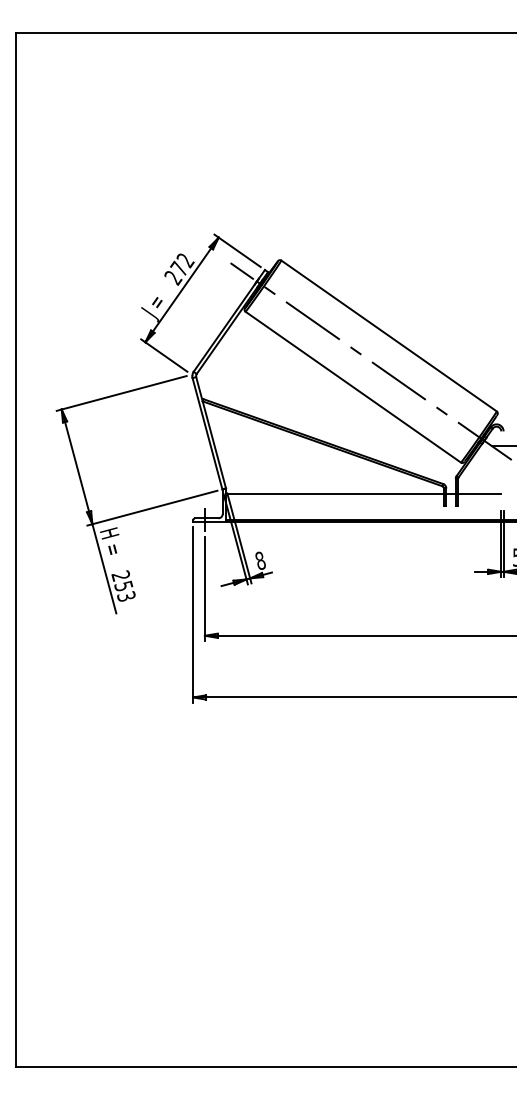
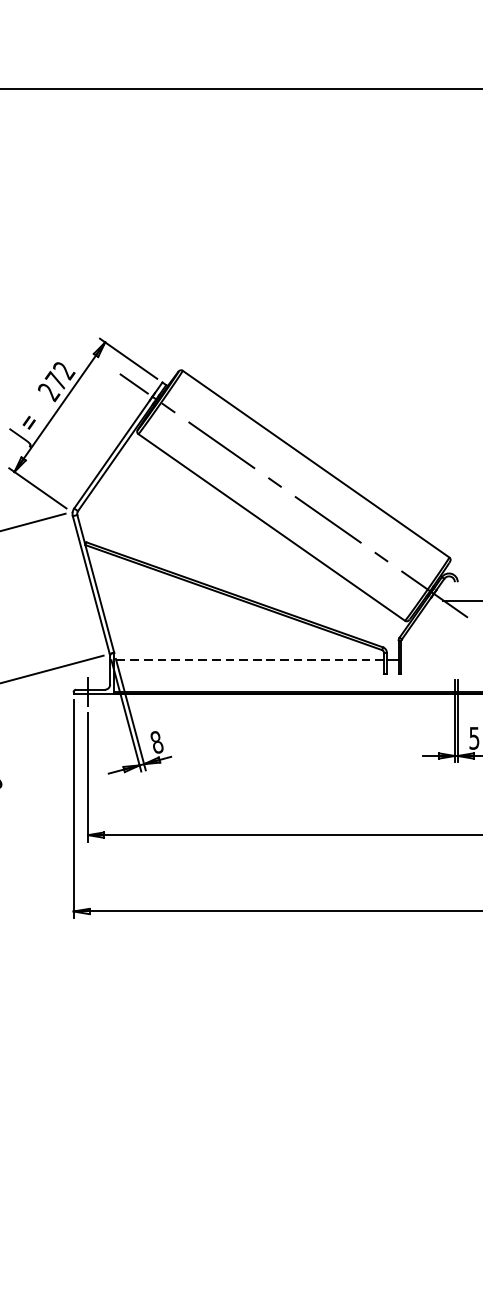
line: (335, 493) -> (249, 659), solid -> dashed
line: (479, 493) -> (427, 659), removed

